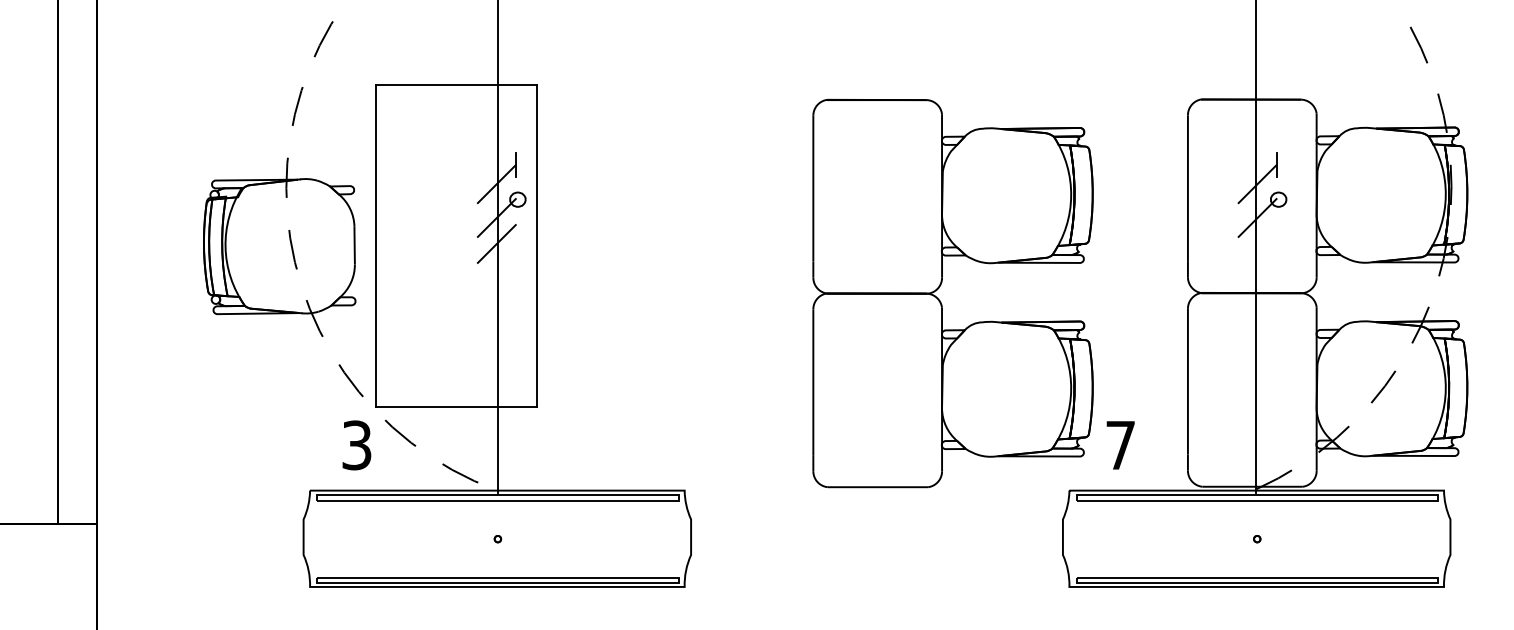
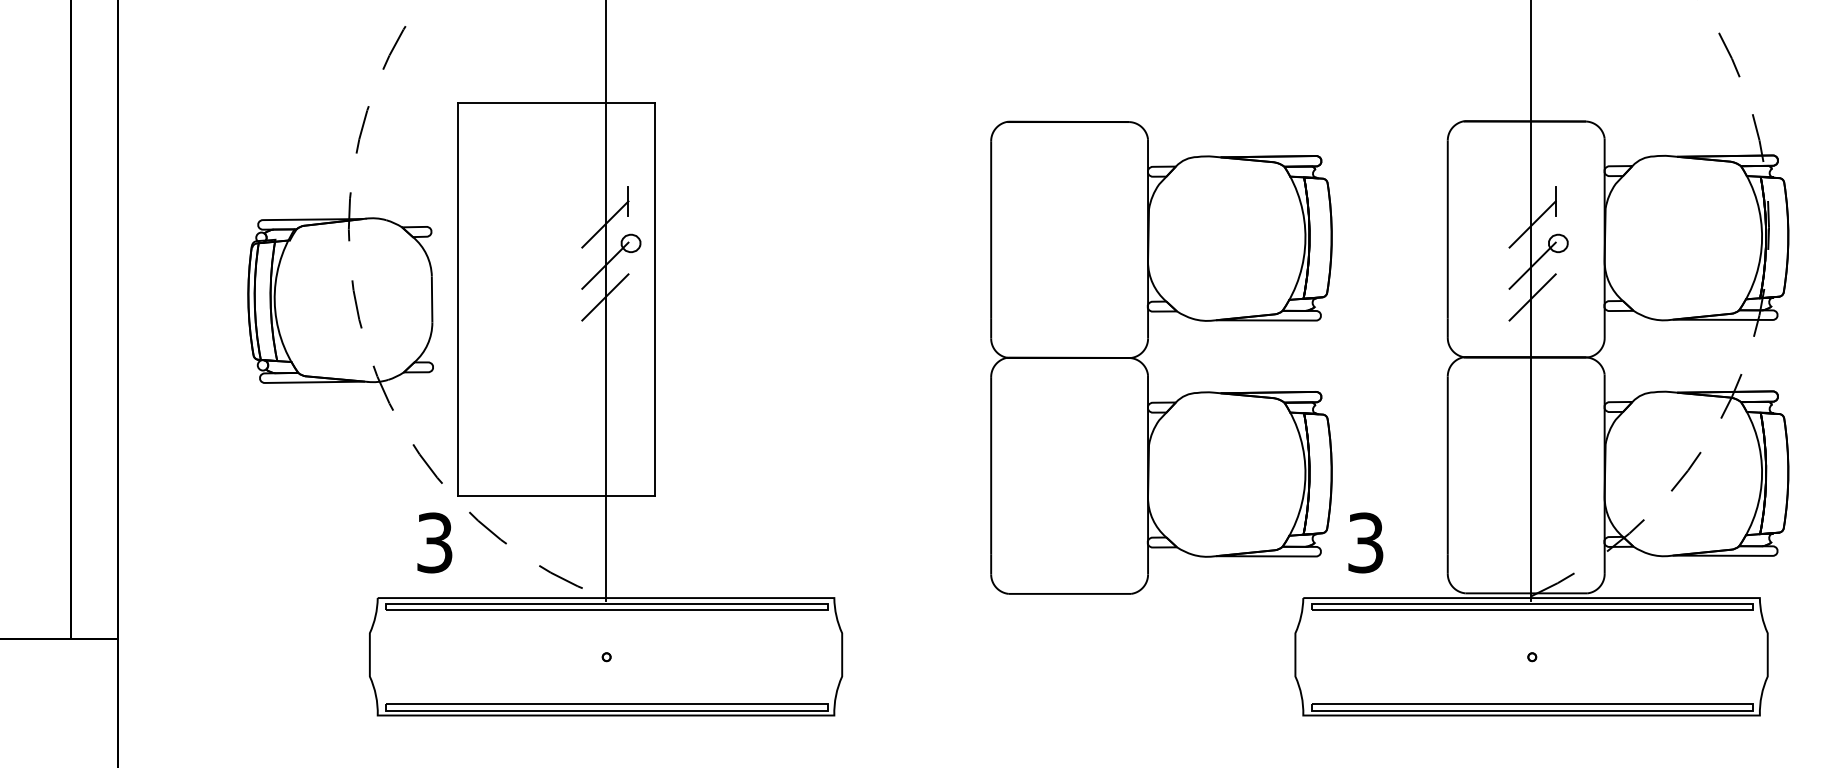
line: (1257, 243) -> (1532, 296), added
text: (1120, 445) -> (1365, 543), 7 -> 3

